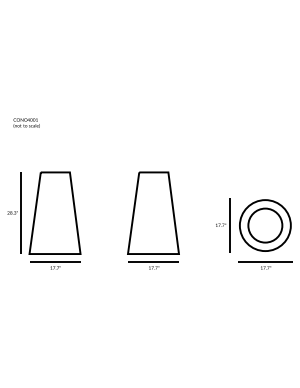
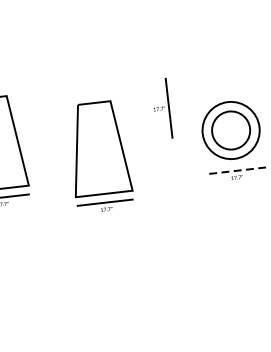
part: (153, 220) -> (99, 156), moved
part: (223, 225) -> (162, 108), moved
line: (264, 261) -> (234, 170), solid -> dashed

